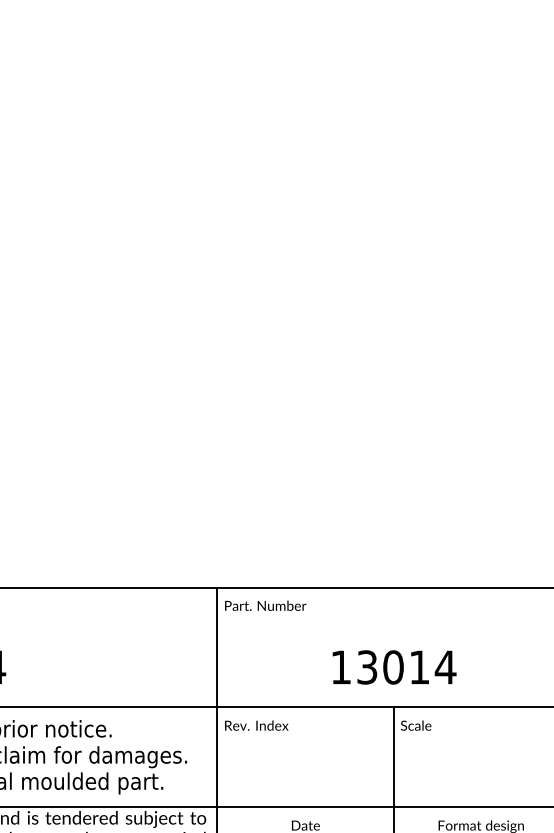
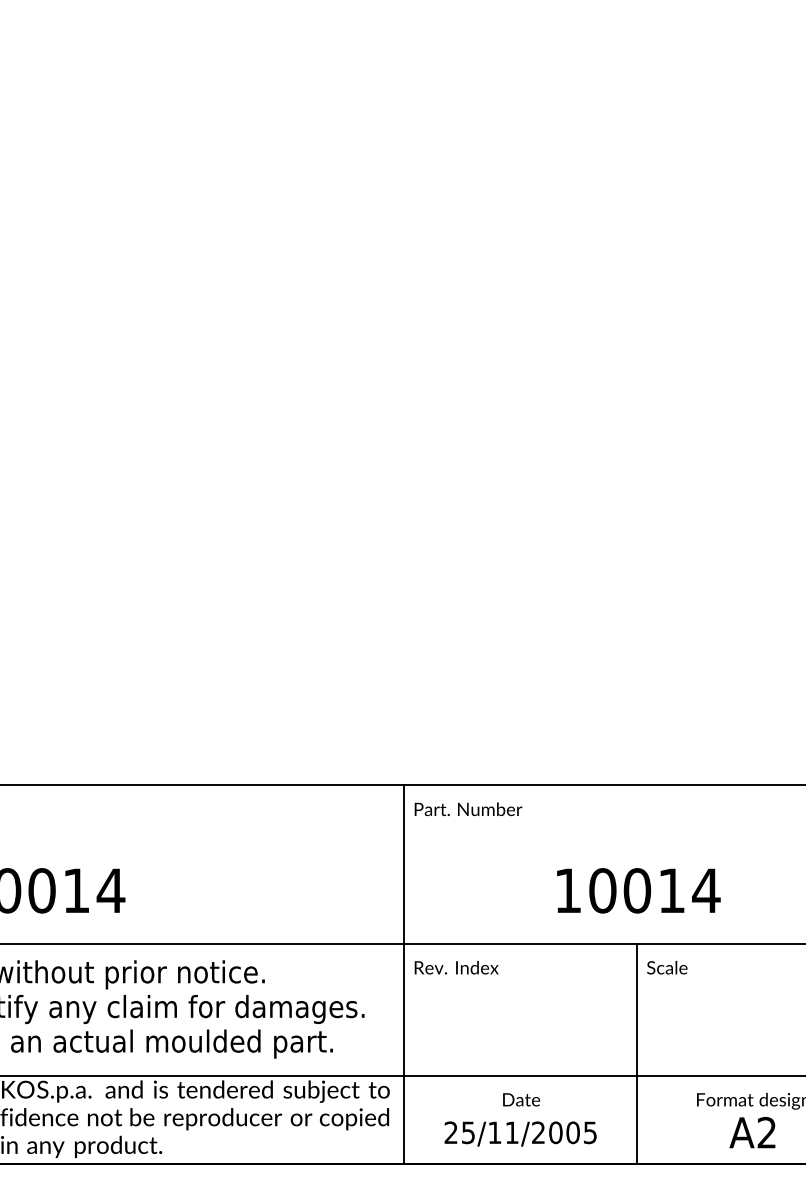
text: (367, 667) -> (602, 890), 13014 -> 10014

